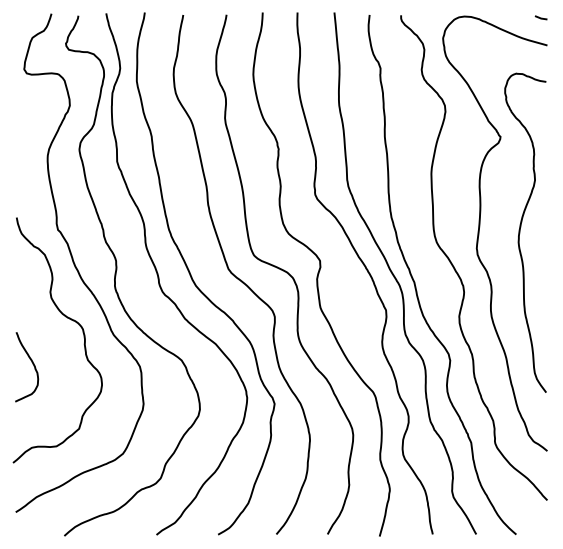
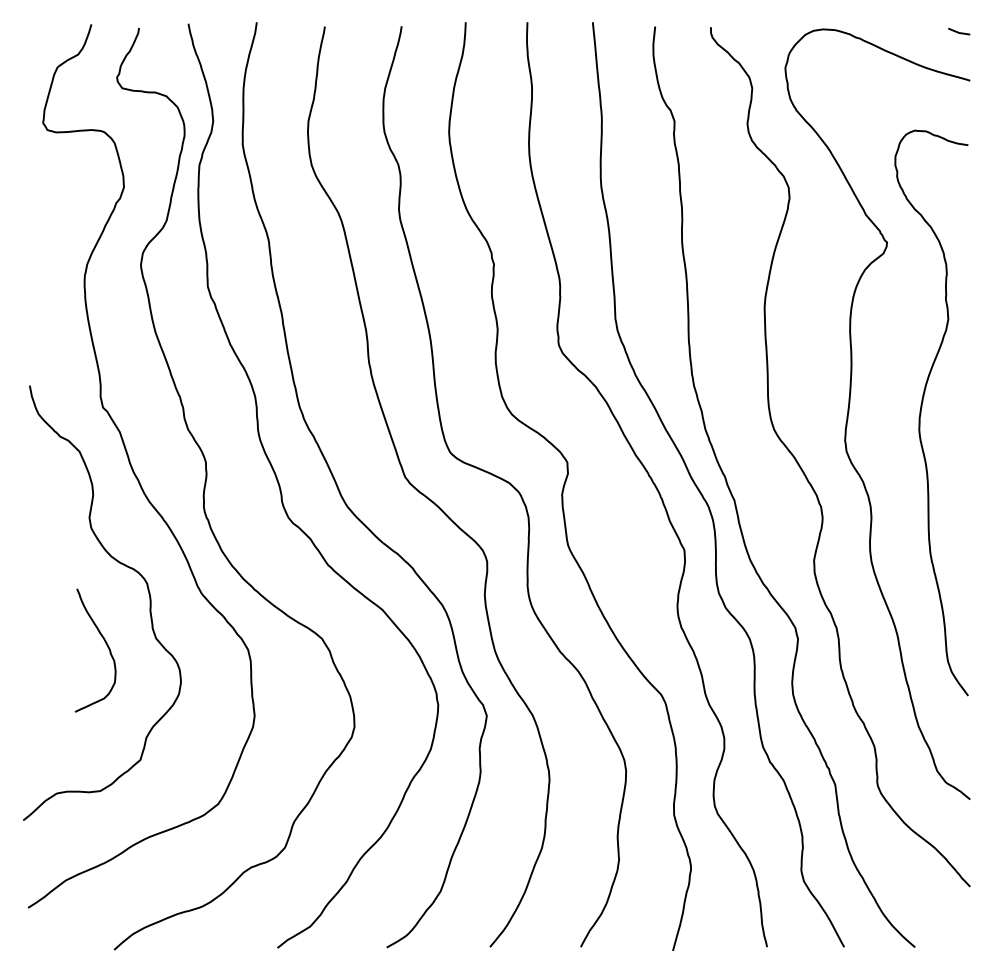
curve: (32, 364) -> (105, 645), moved

